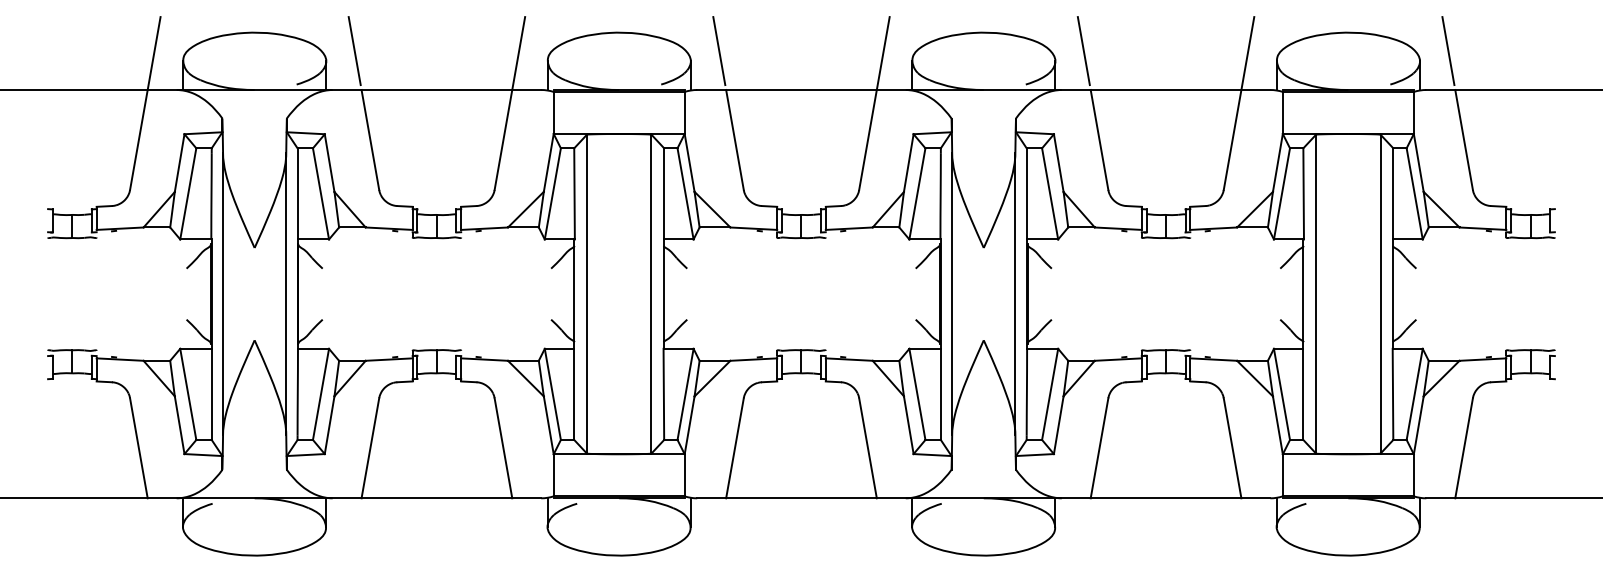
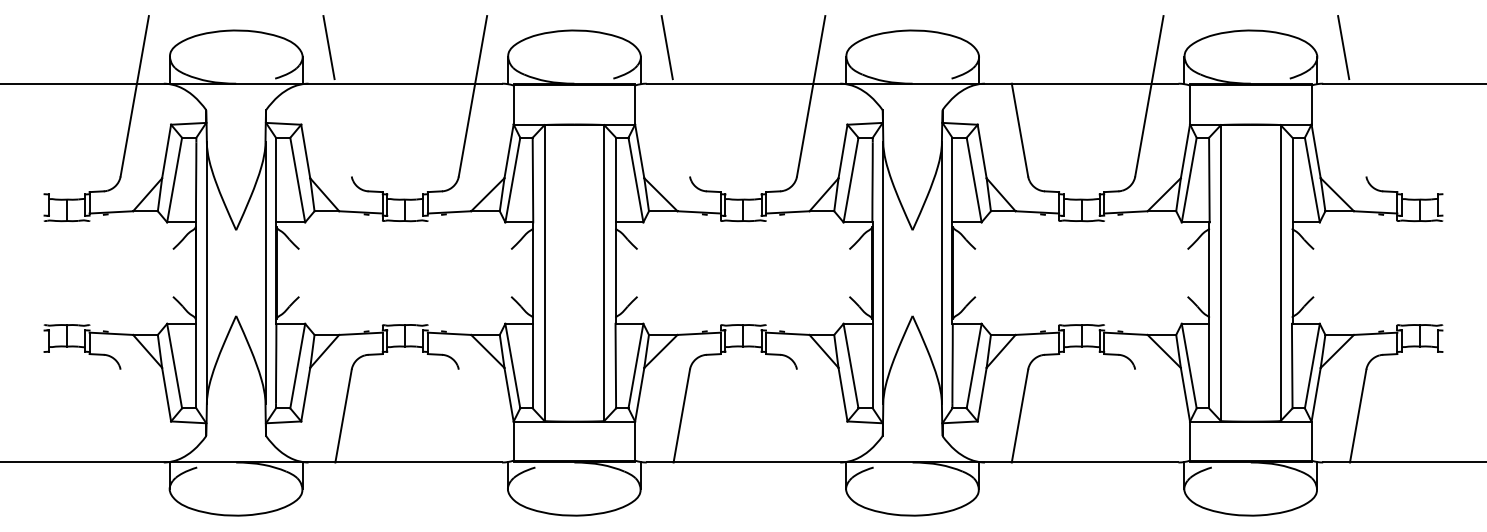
line: (1083, 51) -> (1005, 47), removed
line: (370, 139) -> (343, 129), removed
line: (734, 139) -> (681, 129), removed
line: (1463, 139) -> (1357, 129), removed
line: (138, 448) -> (128, 416), removed
line: (503, 448) -> (467, 416), removed
line: (867, 448) -> (804, 416), removed
line: (1232, 448) -> (1143, 416), removed

